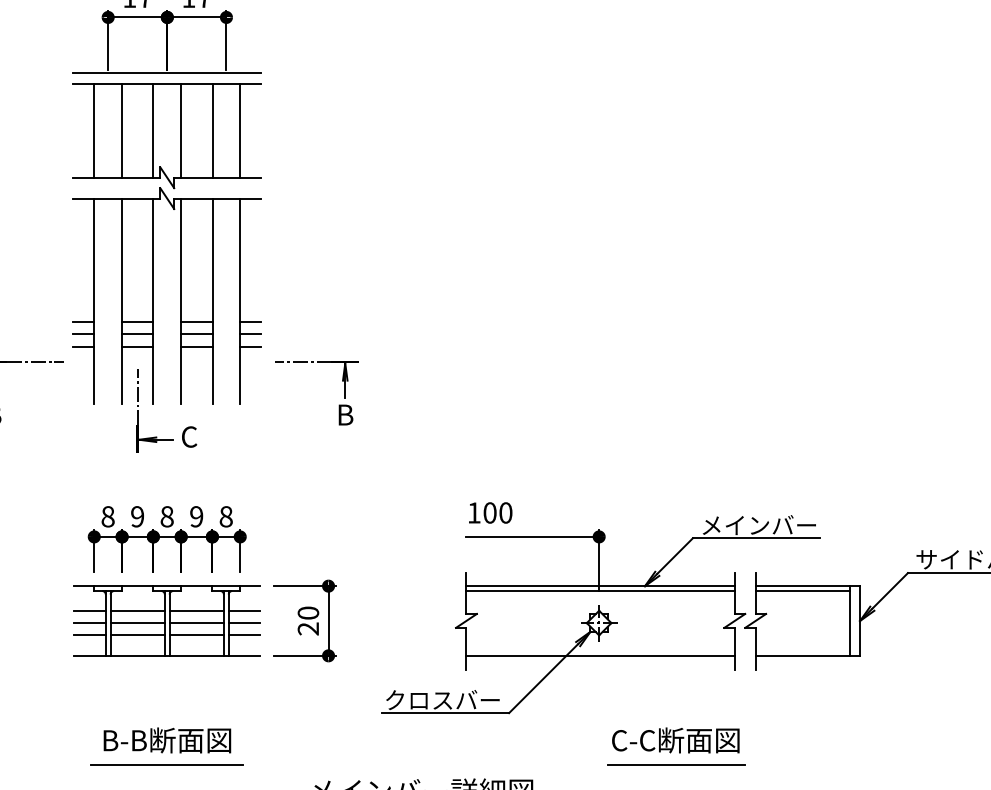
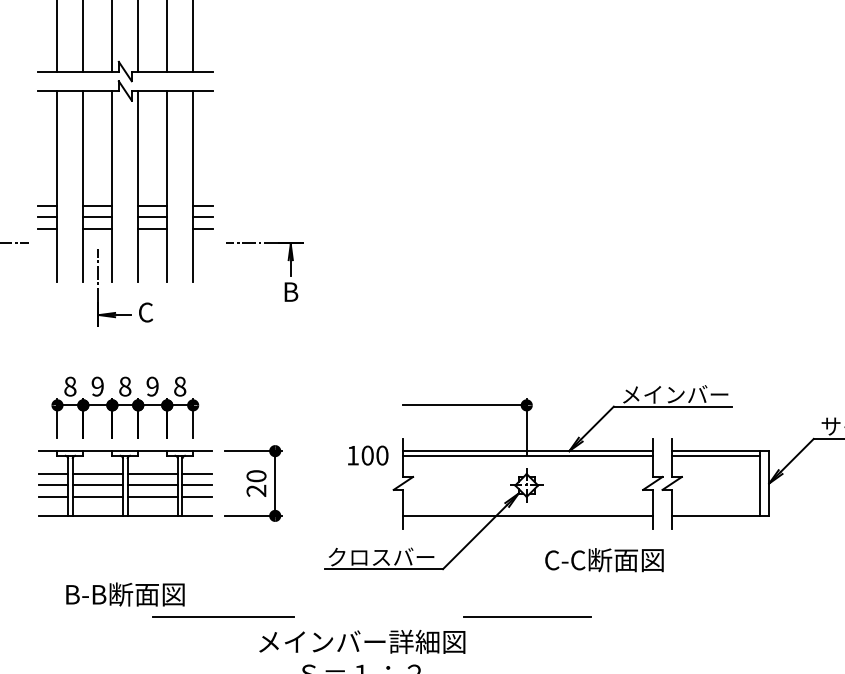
text: (490, 512) -> (368, 455), moved
text: (675, 740) -> (604, 560), moved
line: (166, 764) -> (223, 616), moved
line: (676, 764) -> (527, 616), moved

